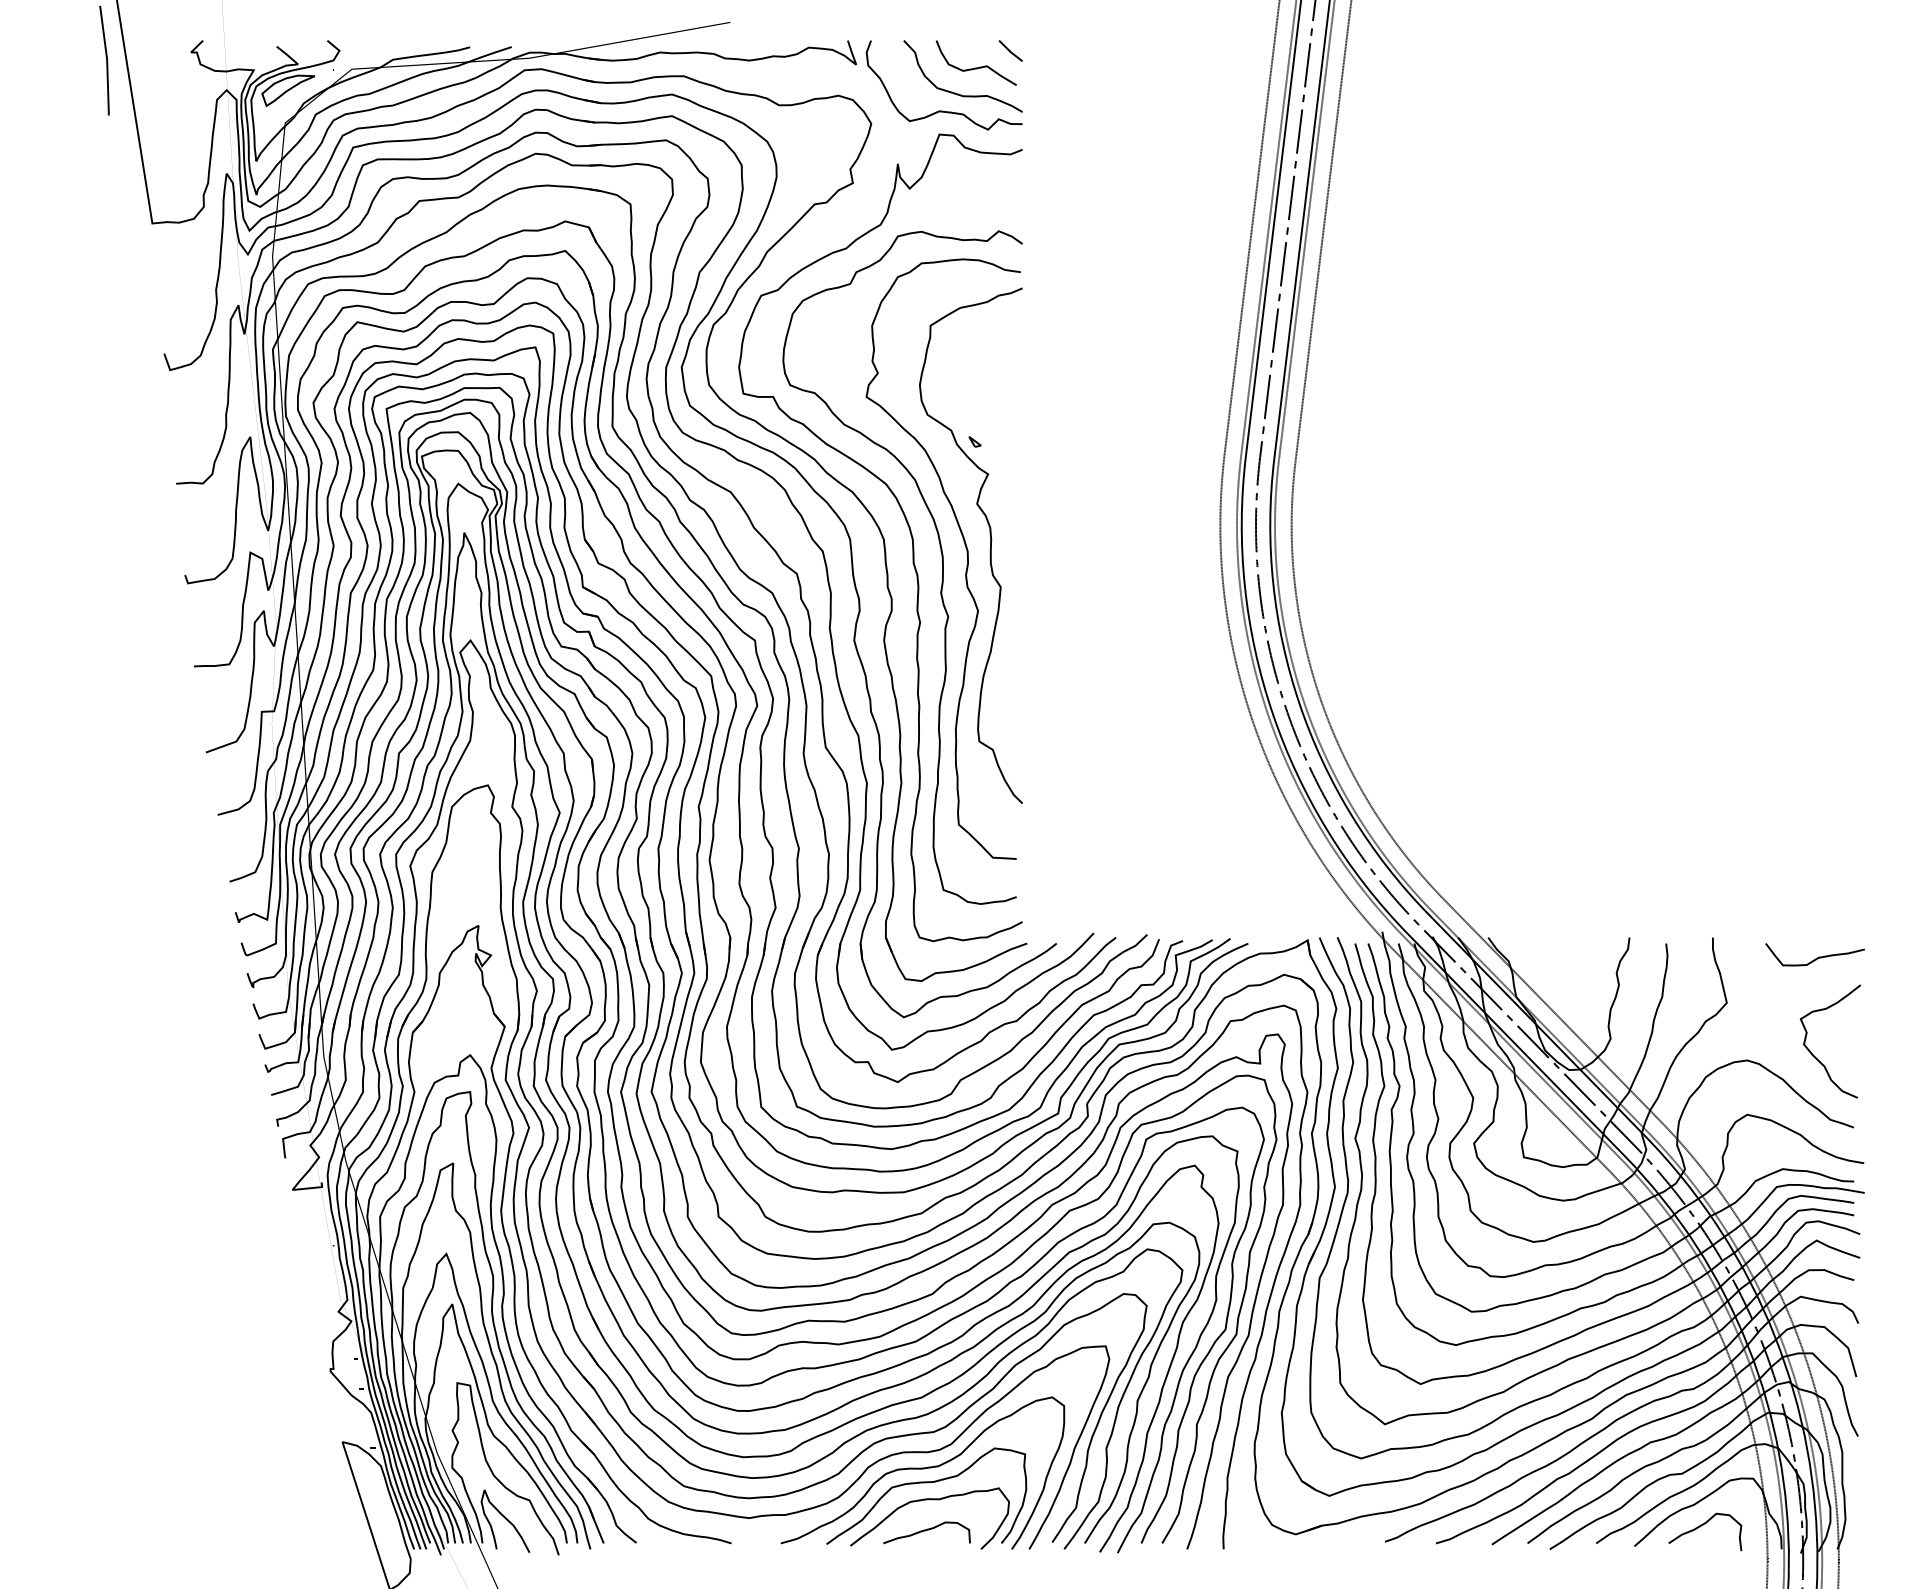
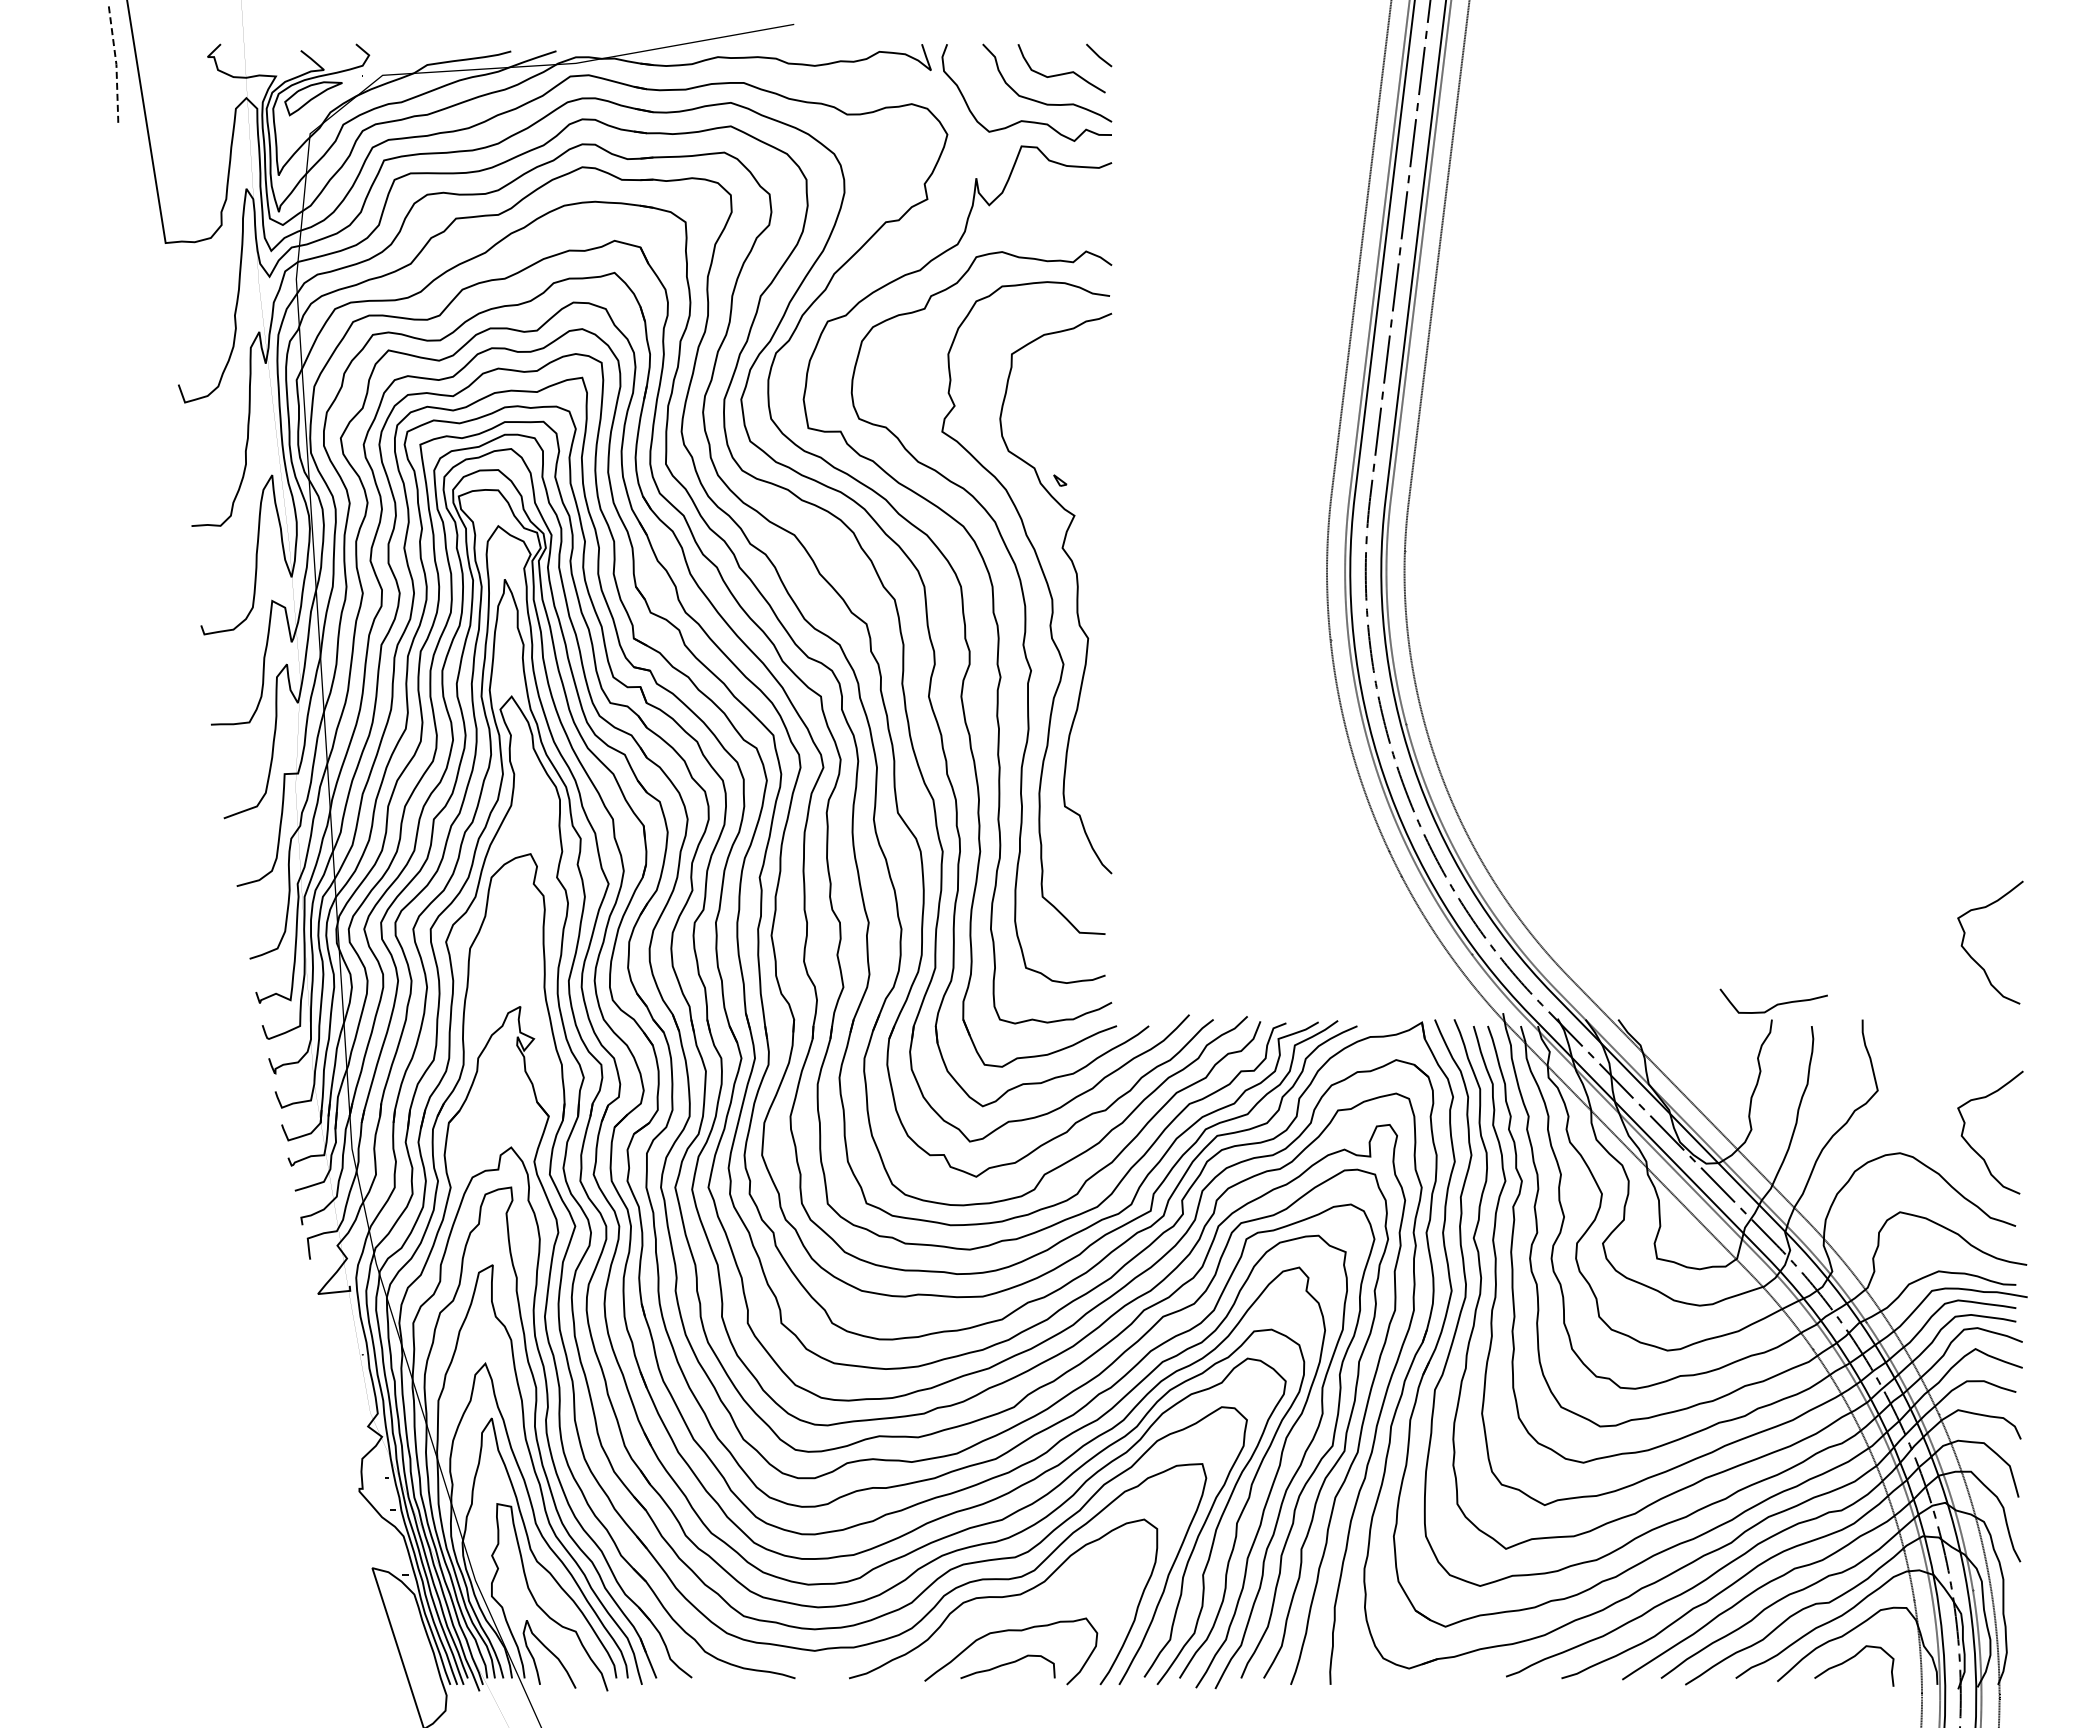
line: (107, 61) -> (116, 66), solid -> dashed
curve: (1812, 877) -> (1970, 954), added
curve: (1816, 957) -> (1775, 1004), moved
curve: (926, 1482) -> (1007, 1612), removed

